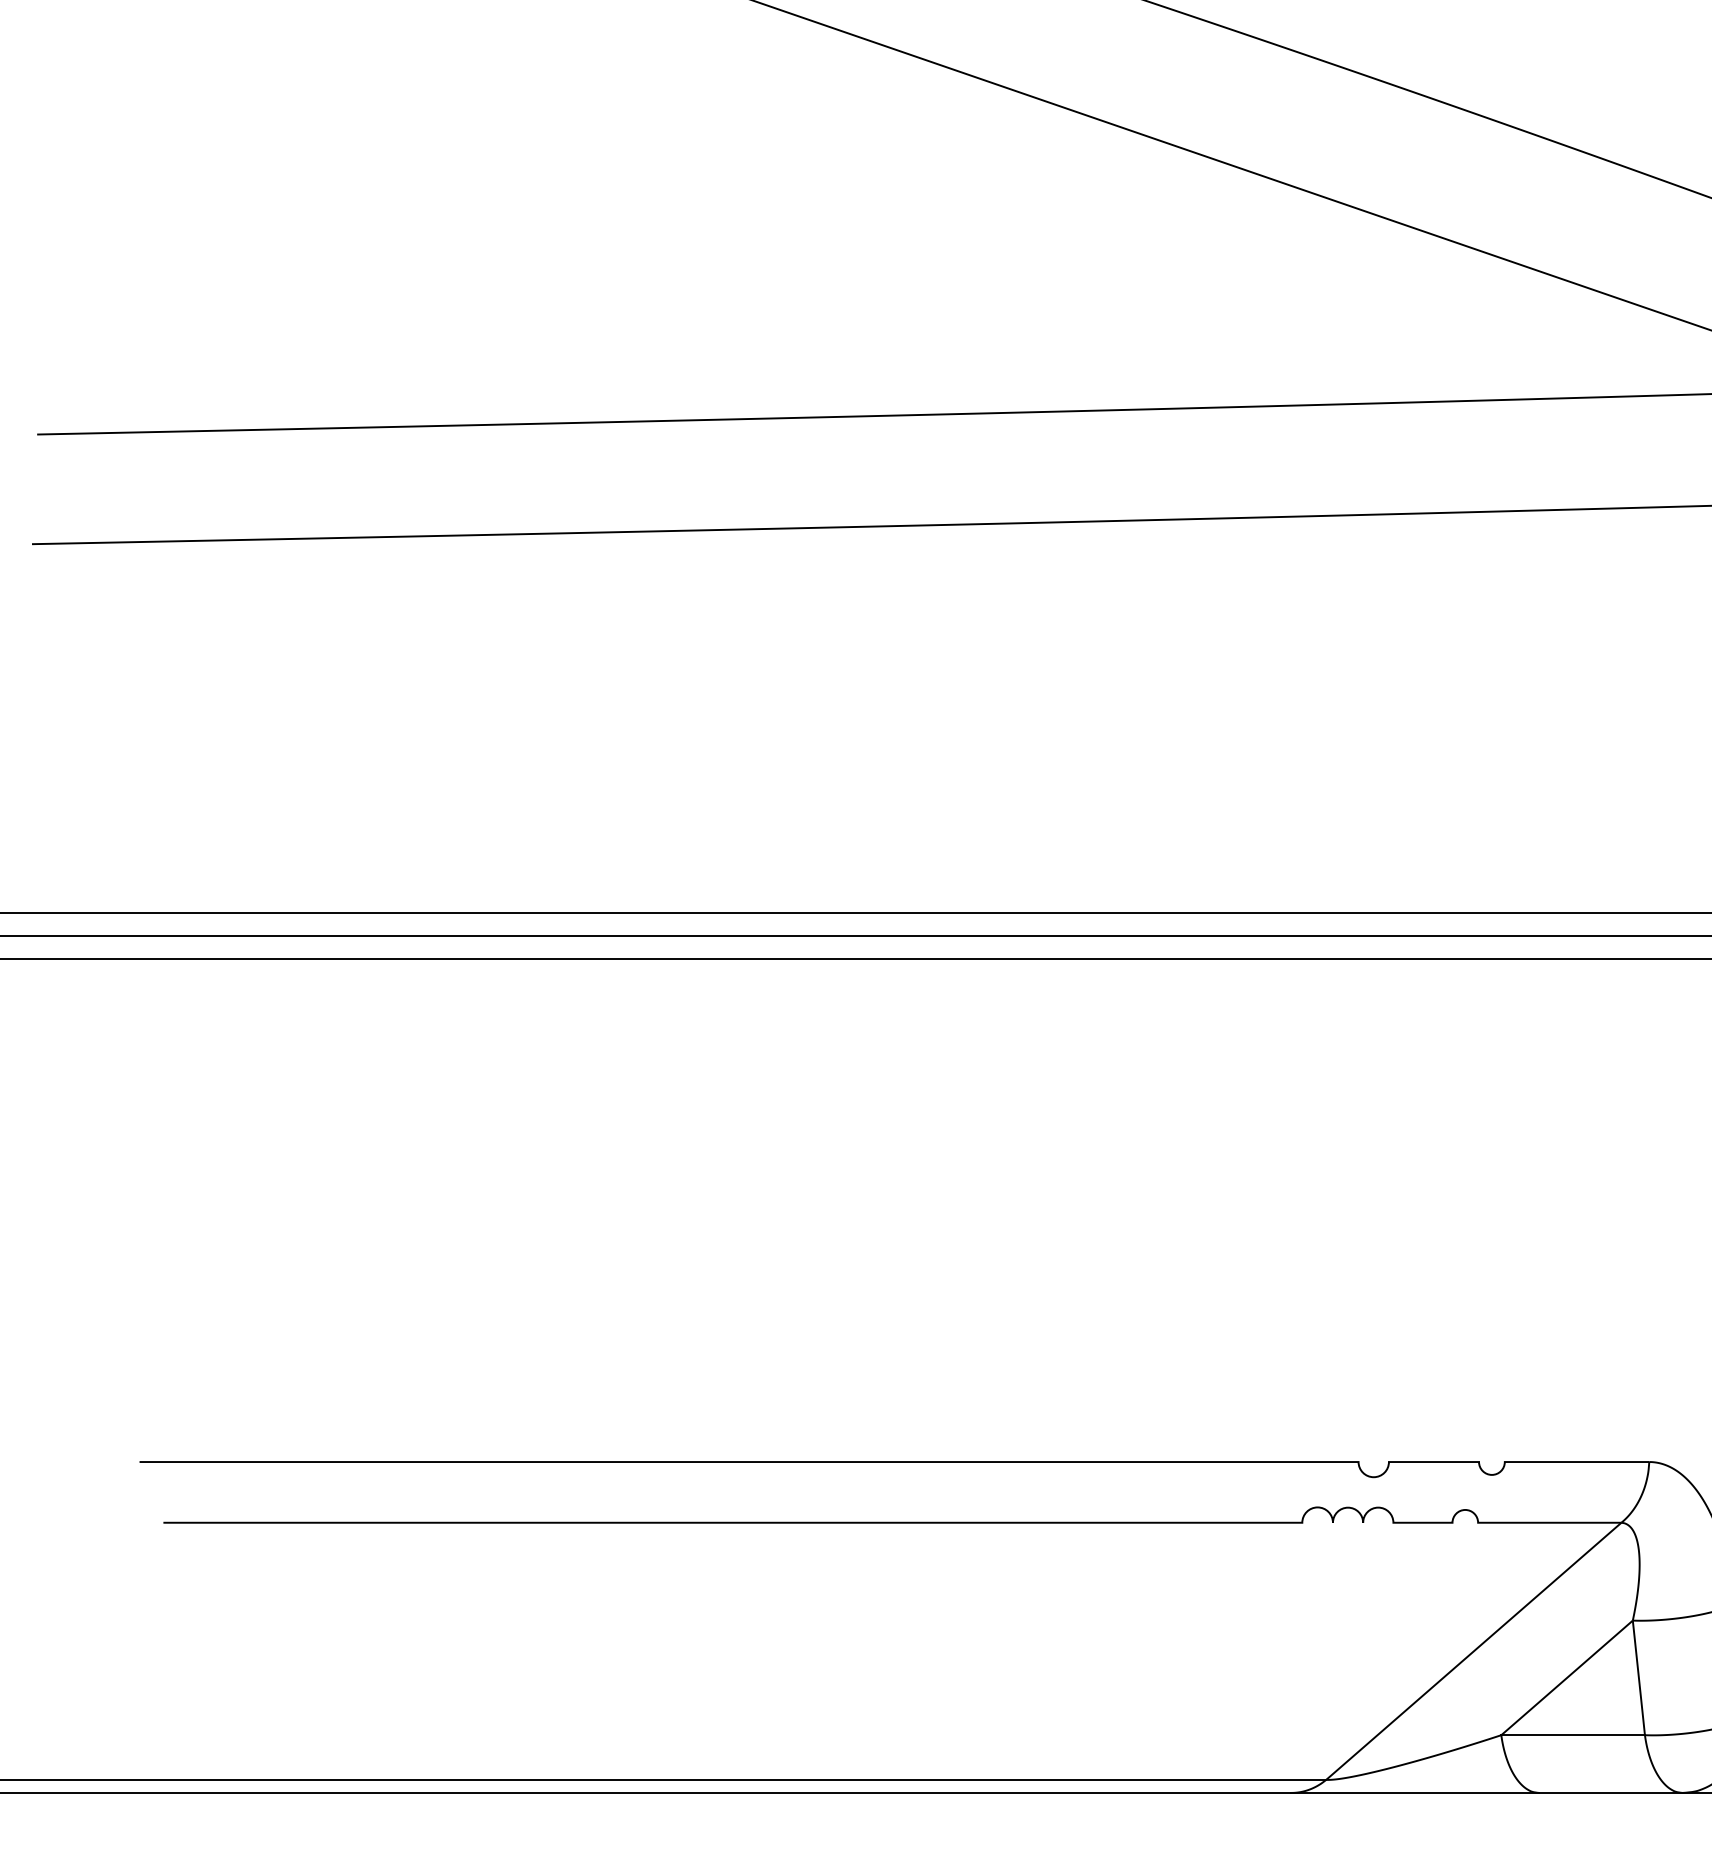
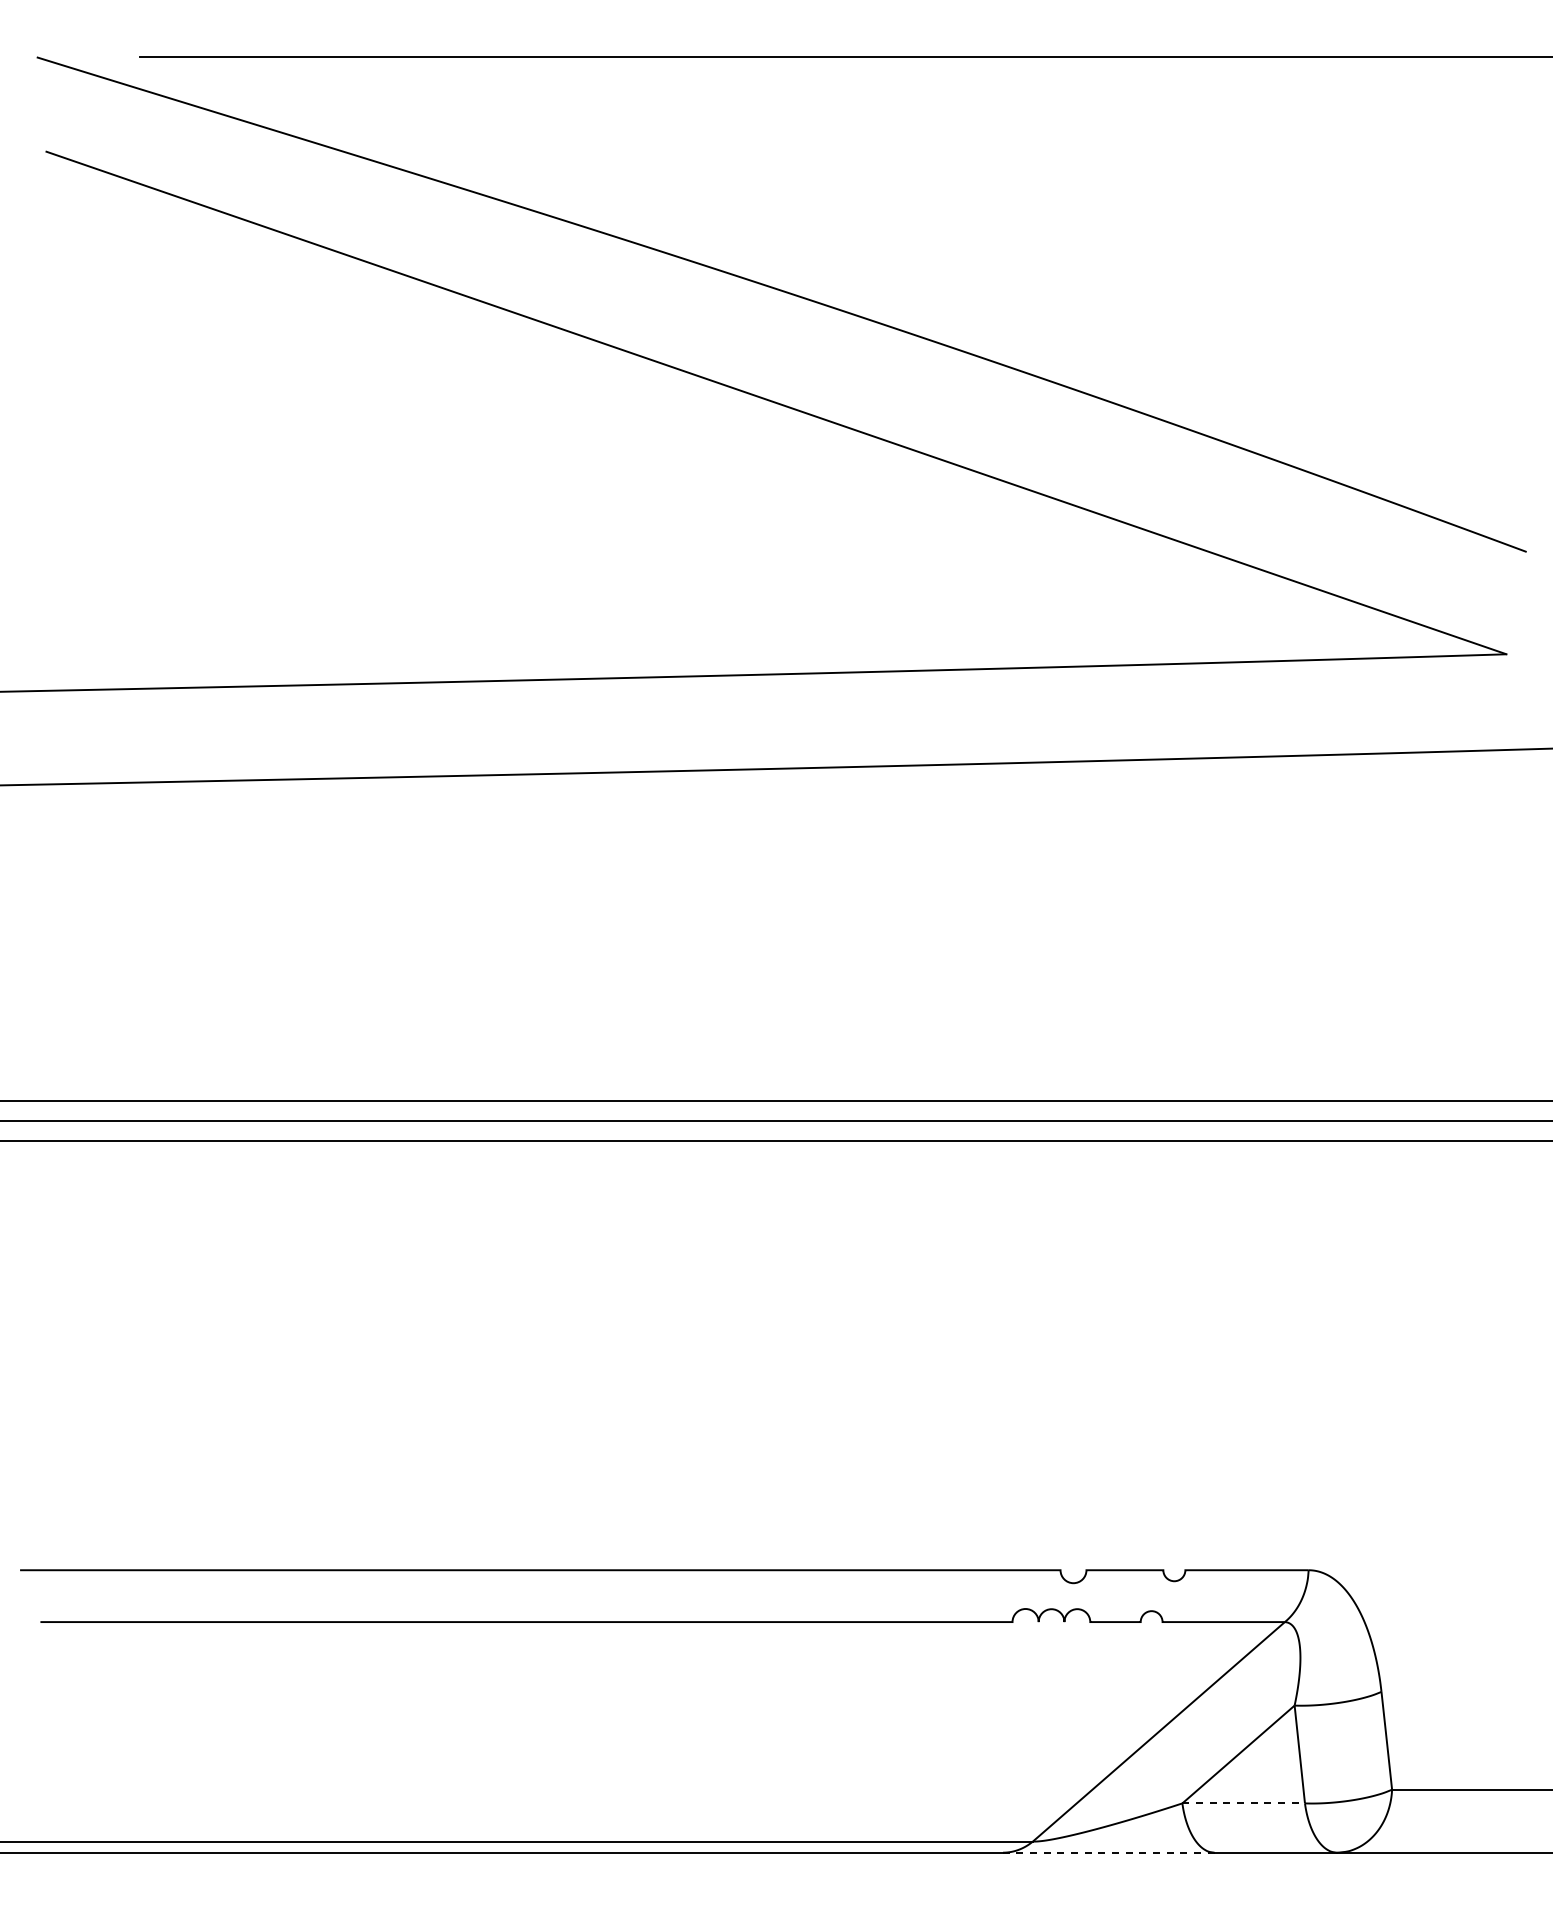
line: (1574, 1735) -> (1244, 1803), solid -> dashed
line: (1414, 1792) -> (1108, 1852), solid -> dashed

